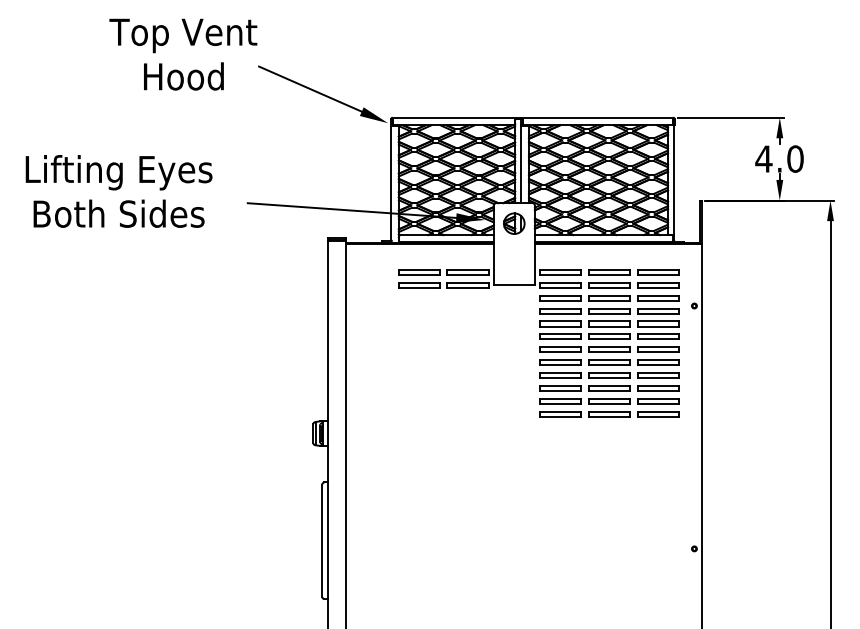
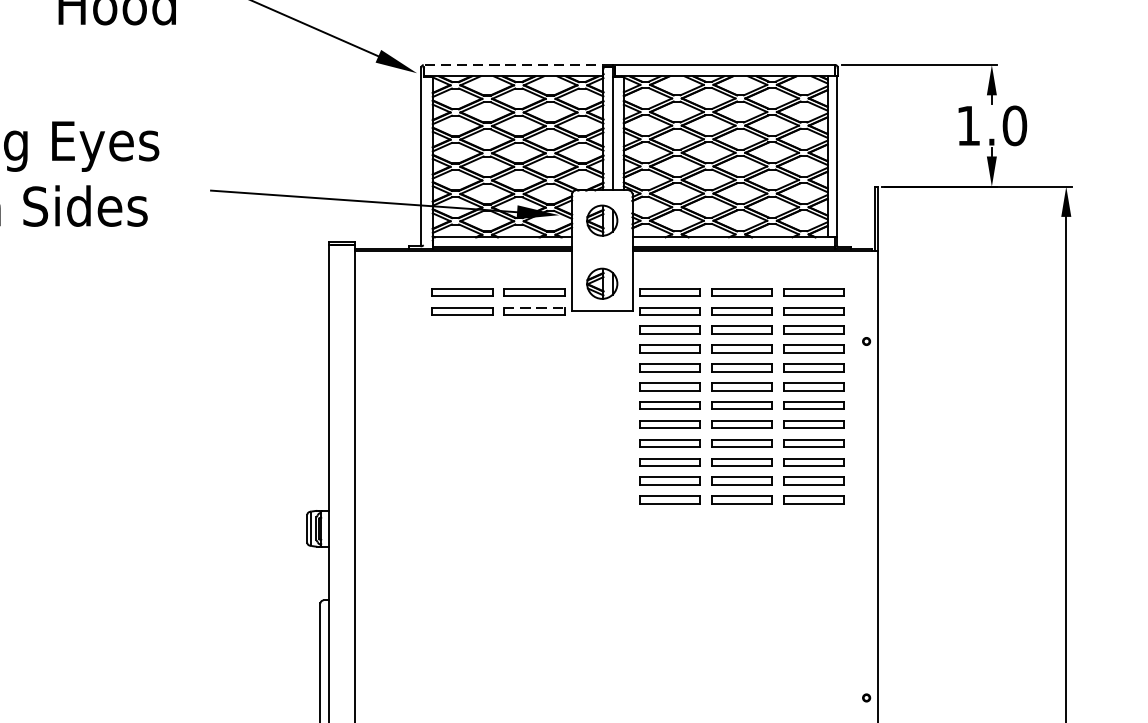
line: (456, 117) -> (517, 64), solid -> dashed
text: (763, 158) -> (967, 124), 4.0 -> 1.0
part: (514, 266) -> (602, 283), added
line: (468, 282) -> (535, 306), solid -> dashed

